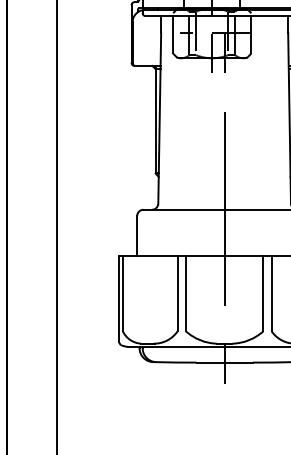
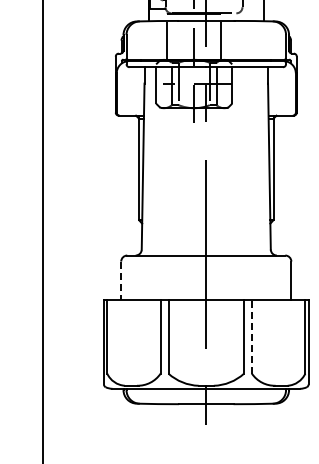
line: (137, 236) -> (121, 281), solid -> dashed
line: (271, 293) -> (251, 336), solid -> dashed

